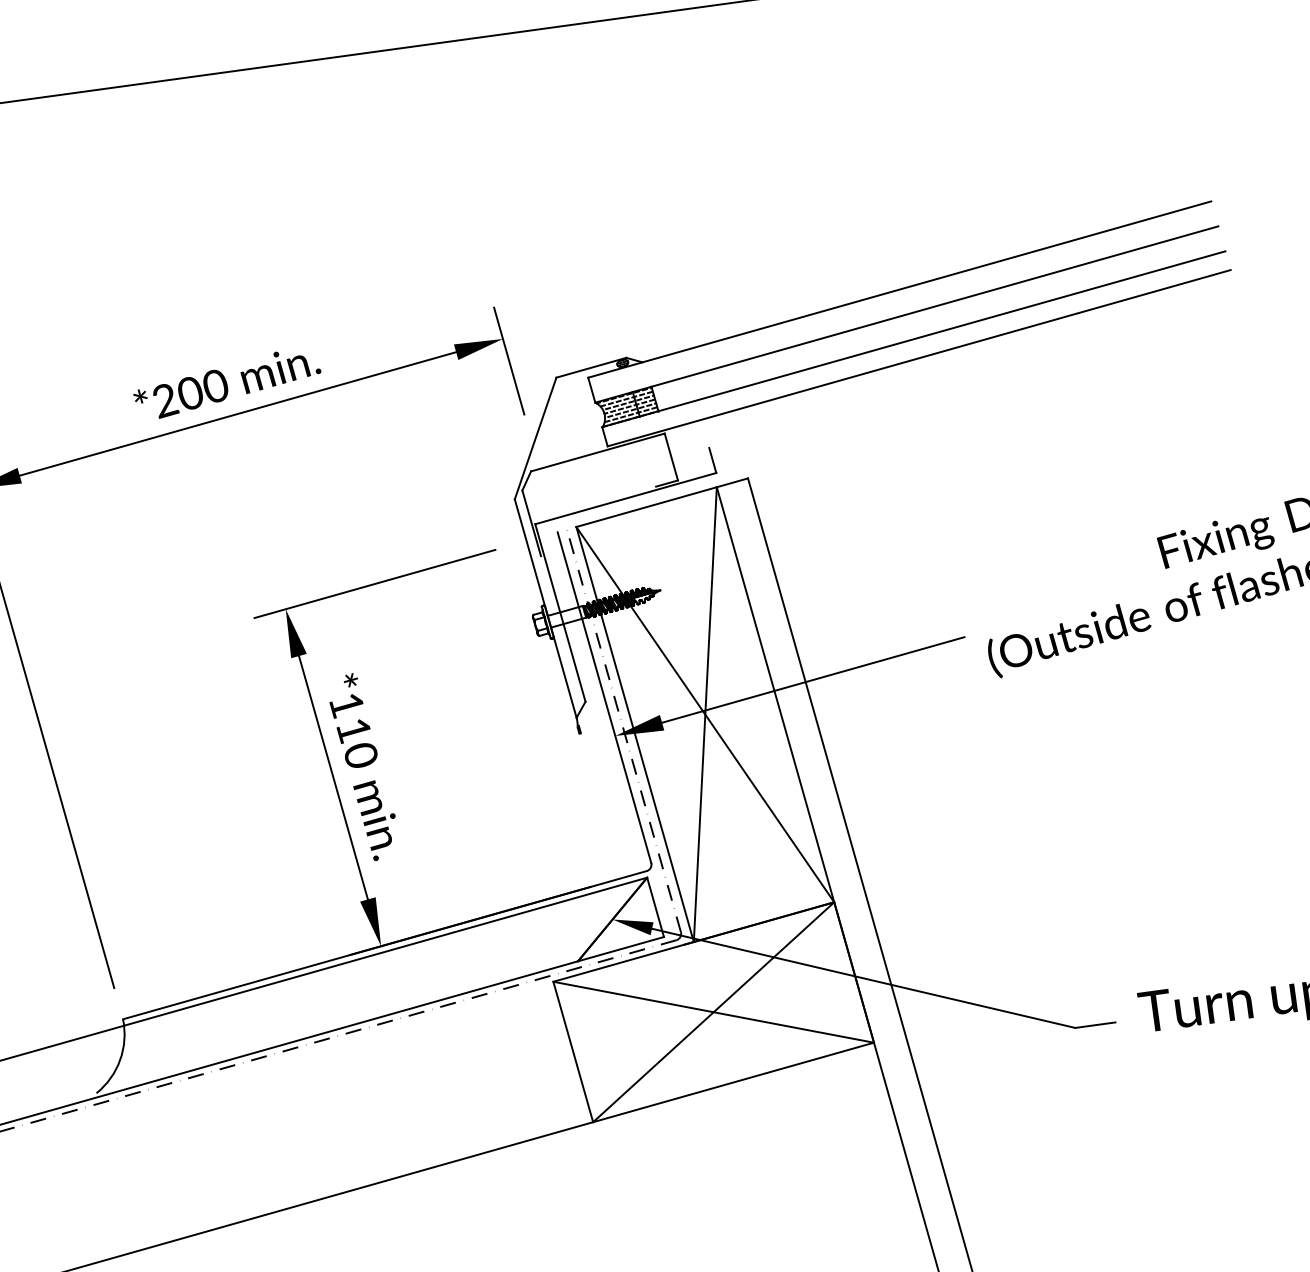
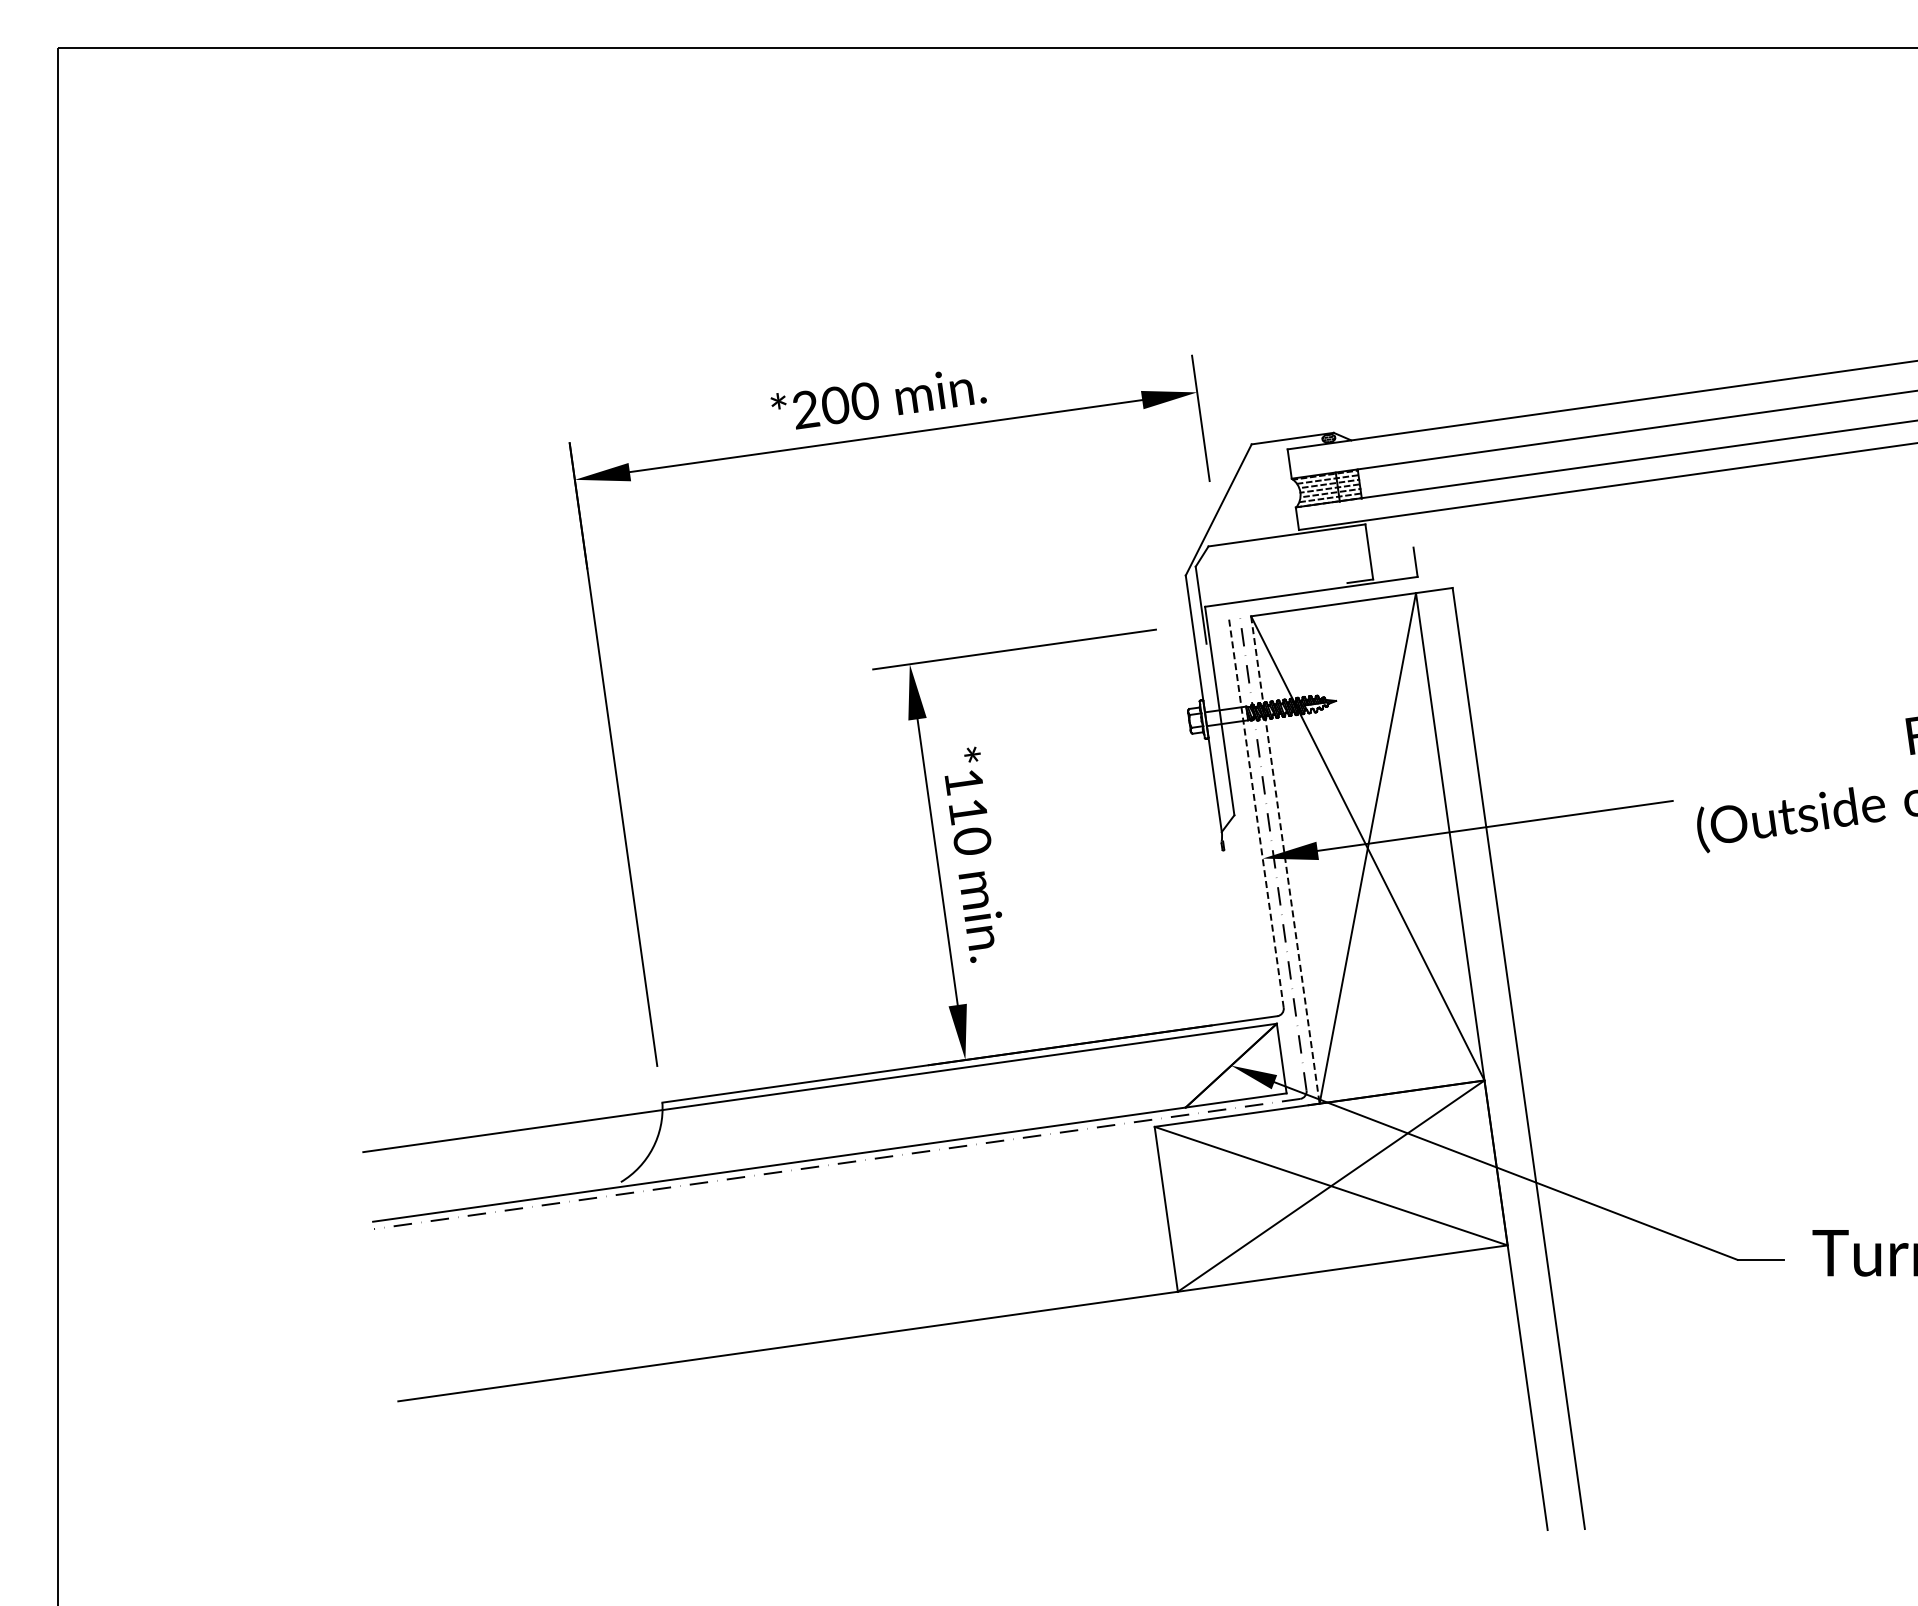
line: (604, 697) -> (1256, 813), solid -> dashed
line: (635, 734) -> (1285, 860), solid -> dashed

